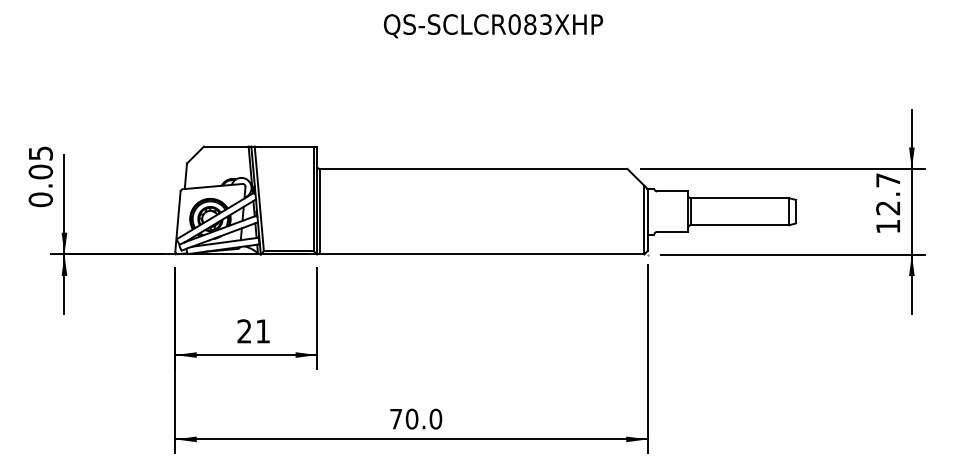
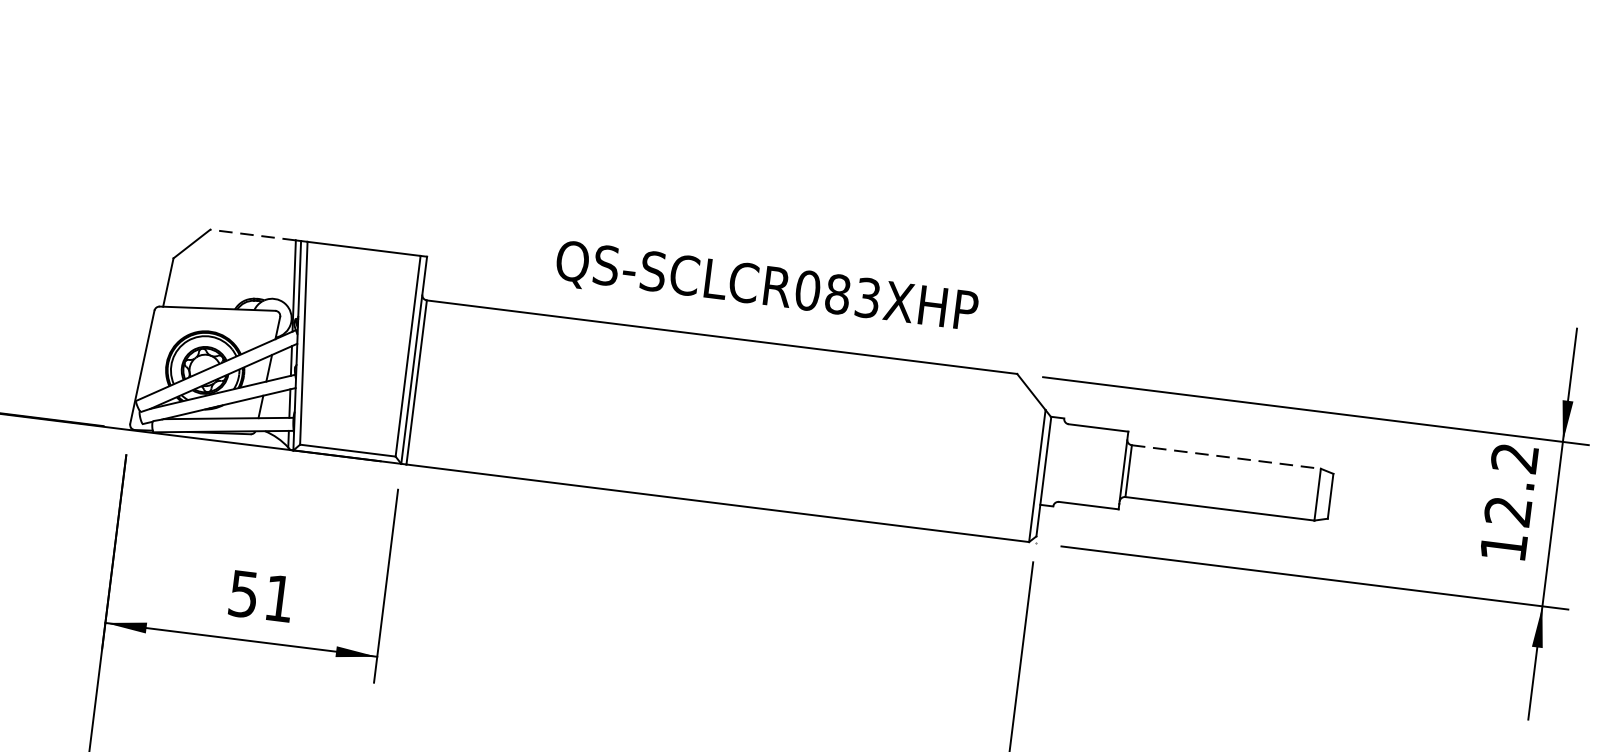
text: (493, 26) -> (766, 289), moved
line: (225, 146) -> (251, 234), solid -> dashed
text: (887, 180) -> (1513, 458), 12.7 -> 12.2
line: (740, 198) -> (1227, 457), solid -> dashed
text: (244, 331) -> (243, 594), 21 -> 51

